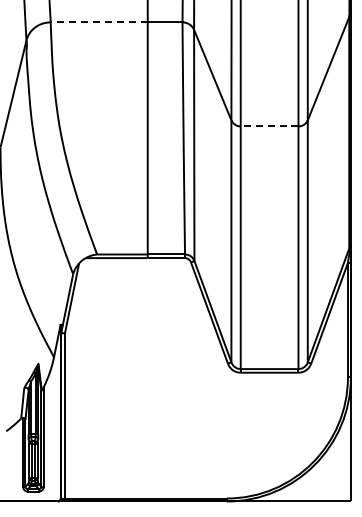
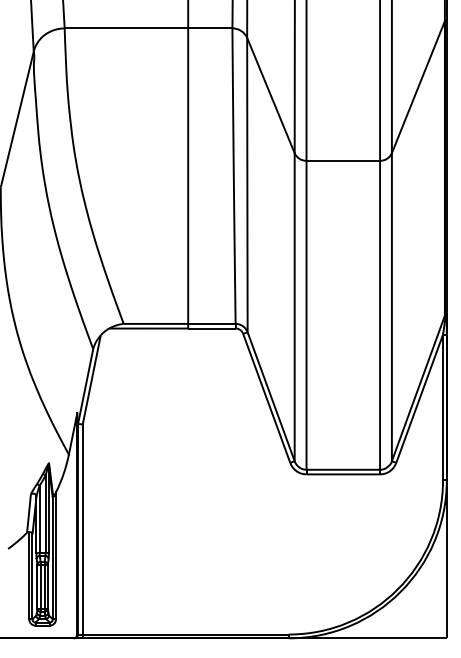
line: (99, 22) -> (126, 28), dashed -> solid
line: (269, 126) -> (343, 160), dashed -> solid

